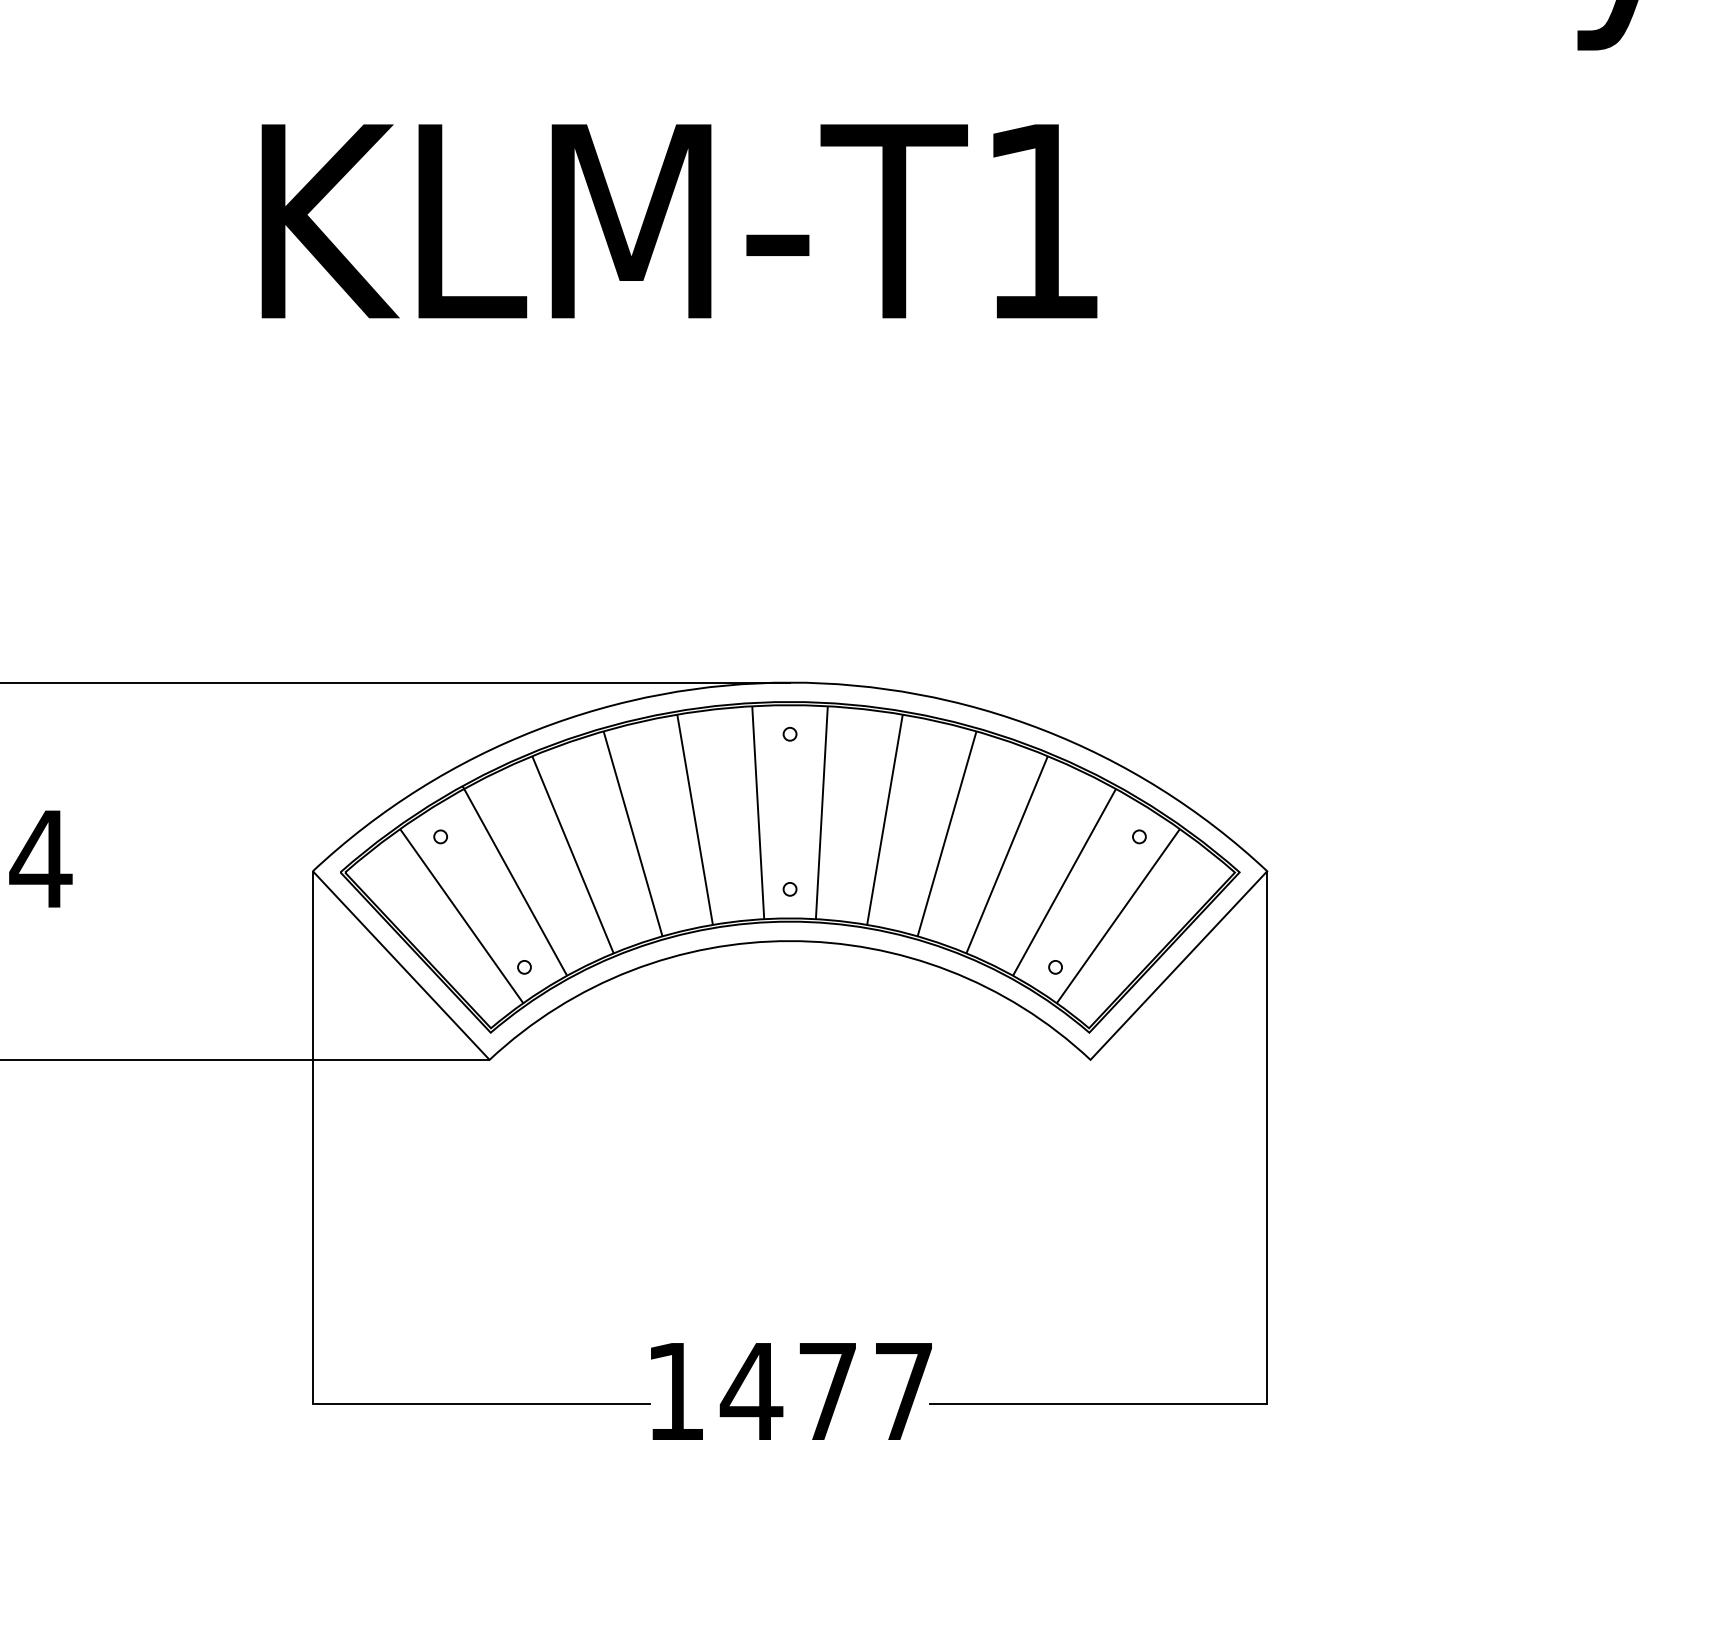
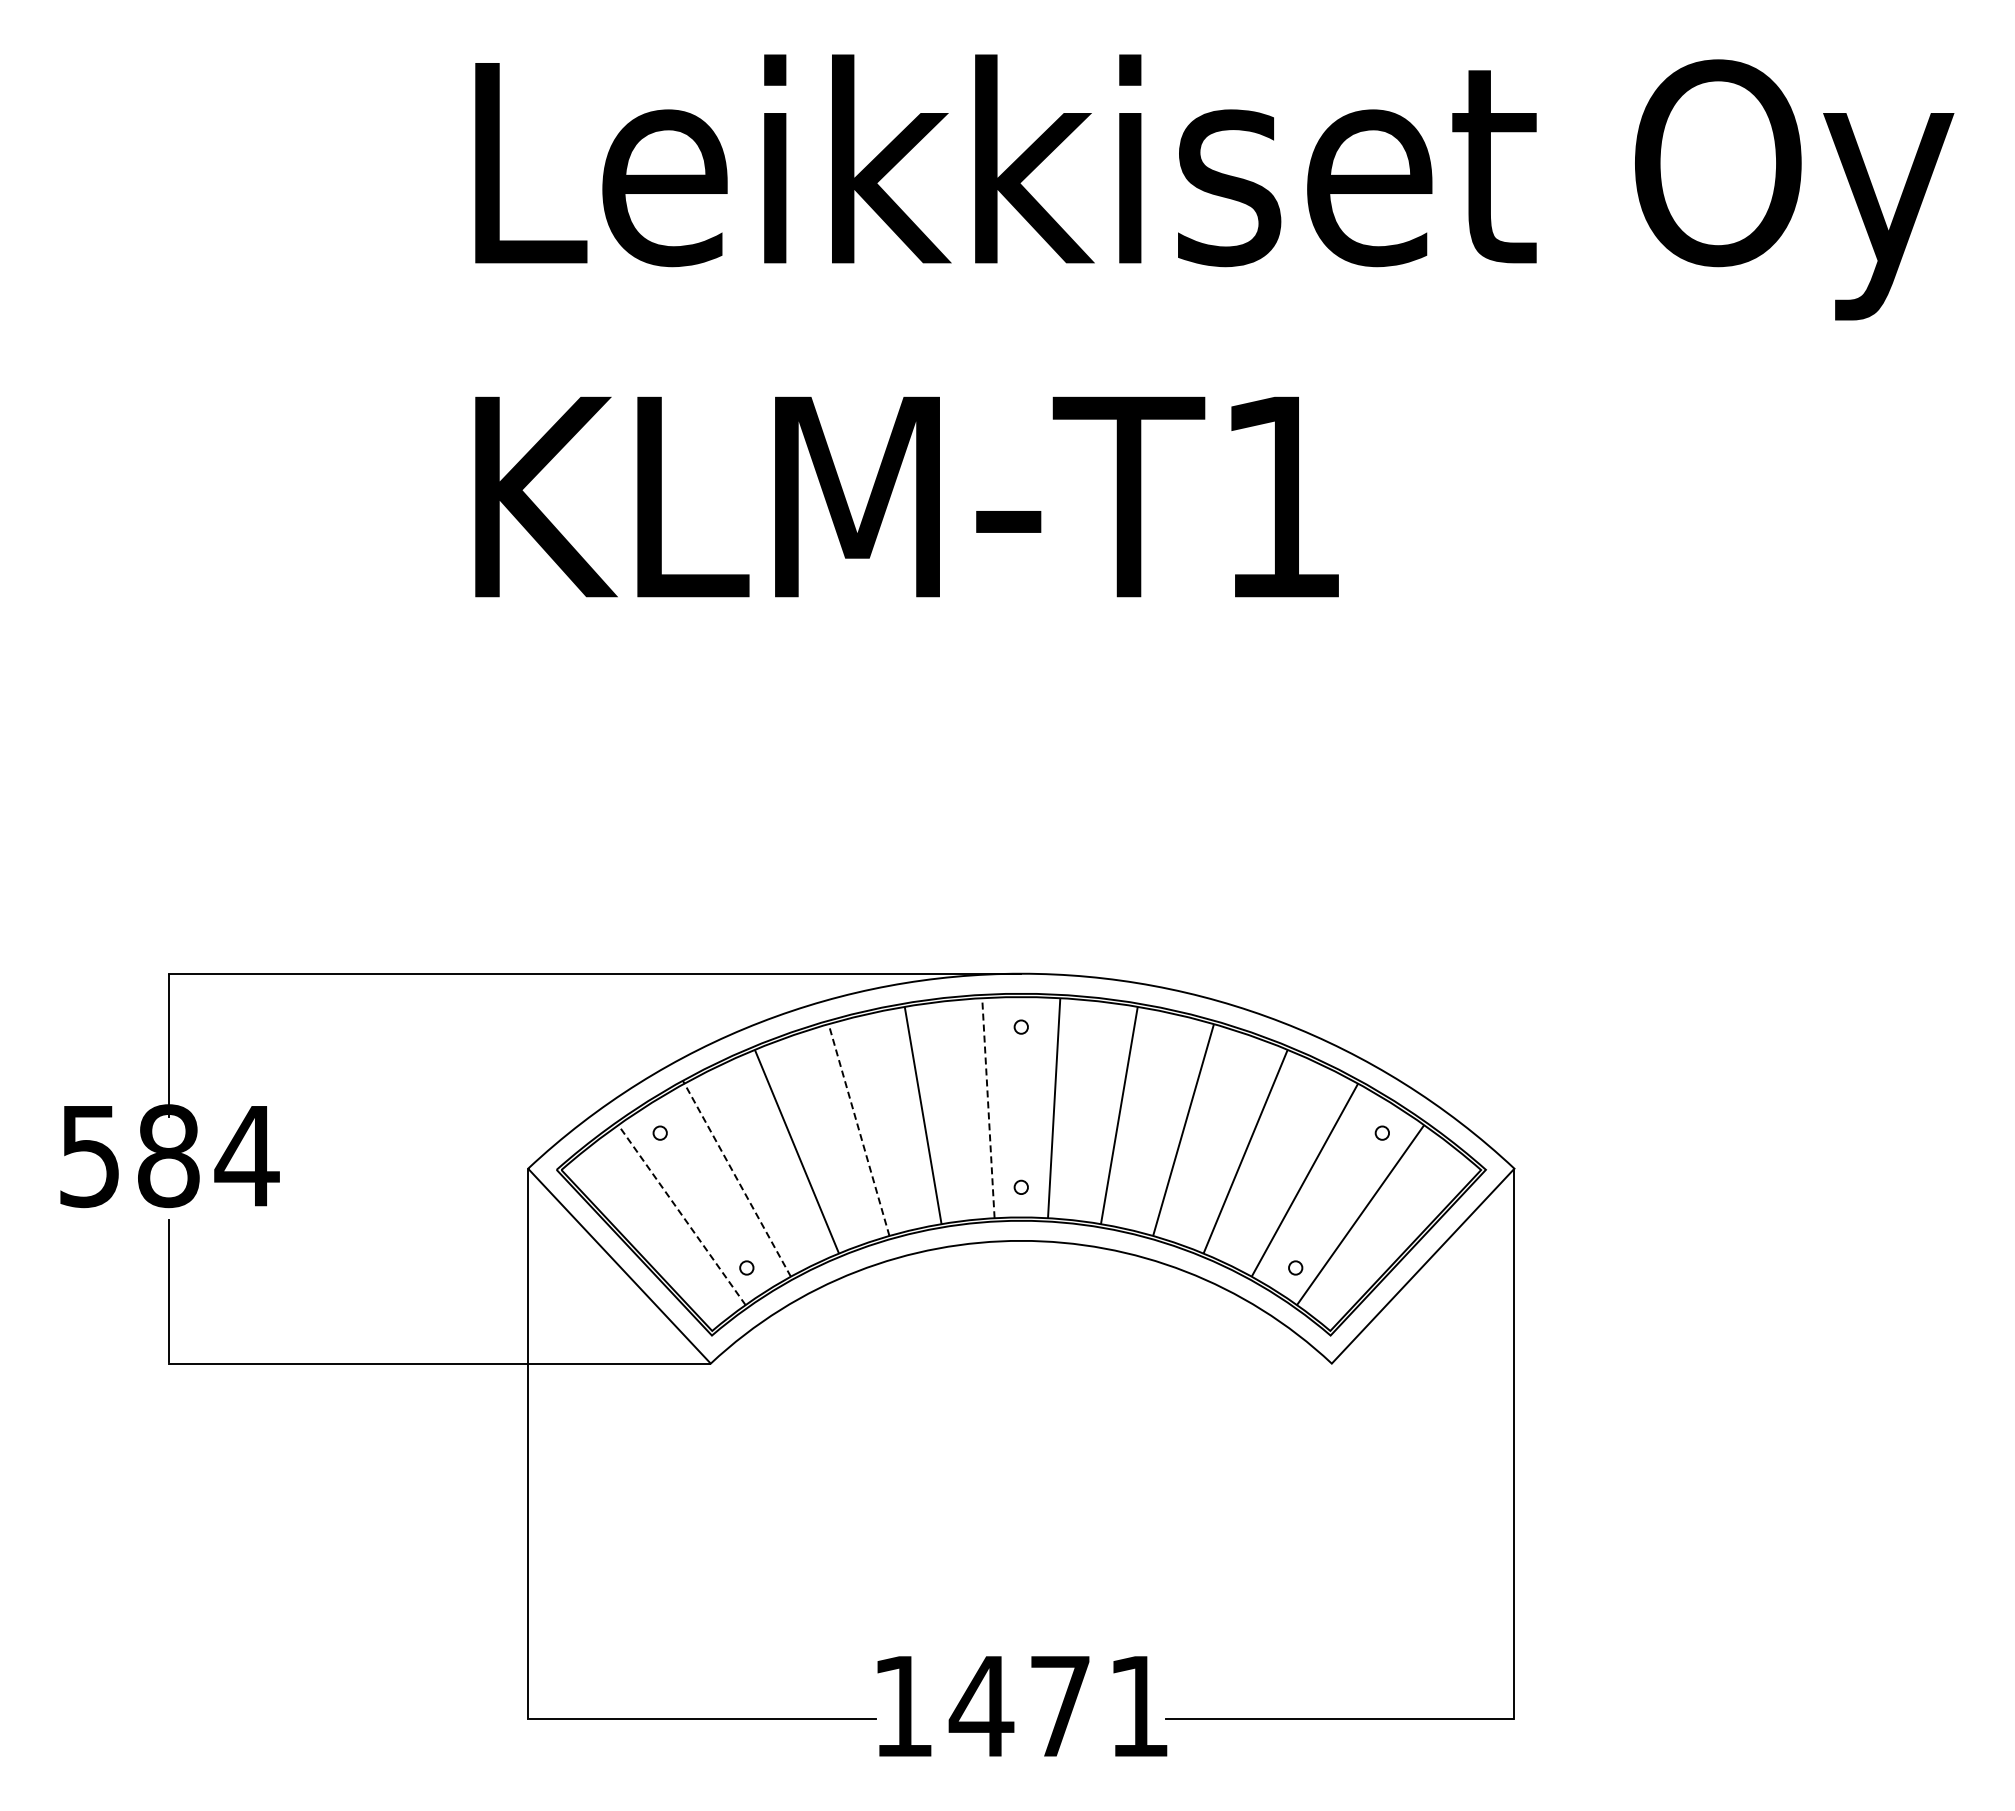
line: (758, 812) -> (988, 1107), solid -> dashed
line: (632, 833) -> (858, 1129), solid -> dashed
line: (514, 880) -> (736, 1178), solid -> dashed
line: (461, 915) -> (681, 1214), solid -> dashed
text: (903, 1391) -> (1138, 1706), 1477 -> 1471

